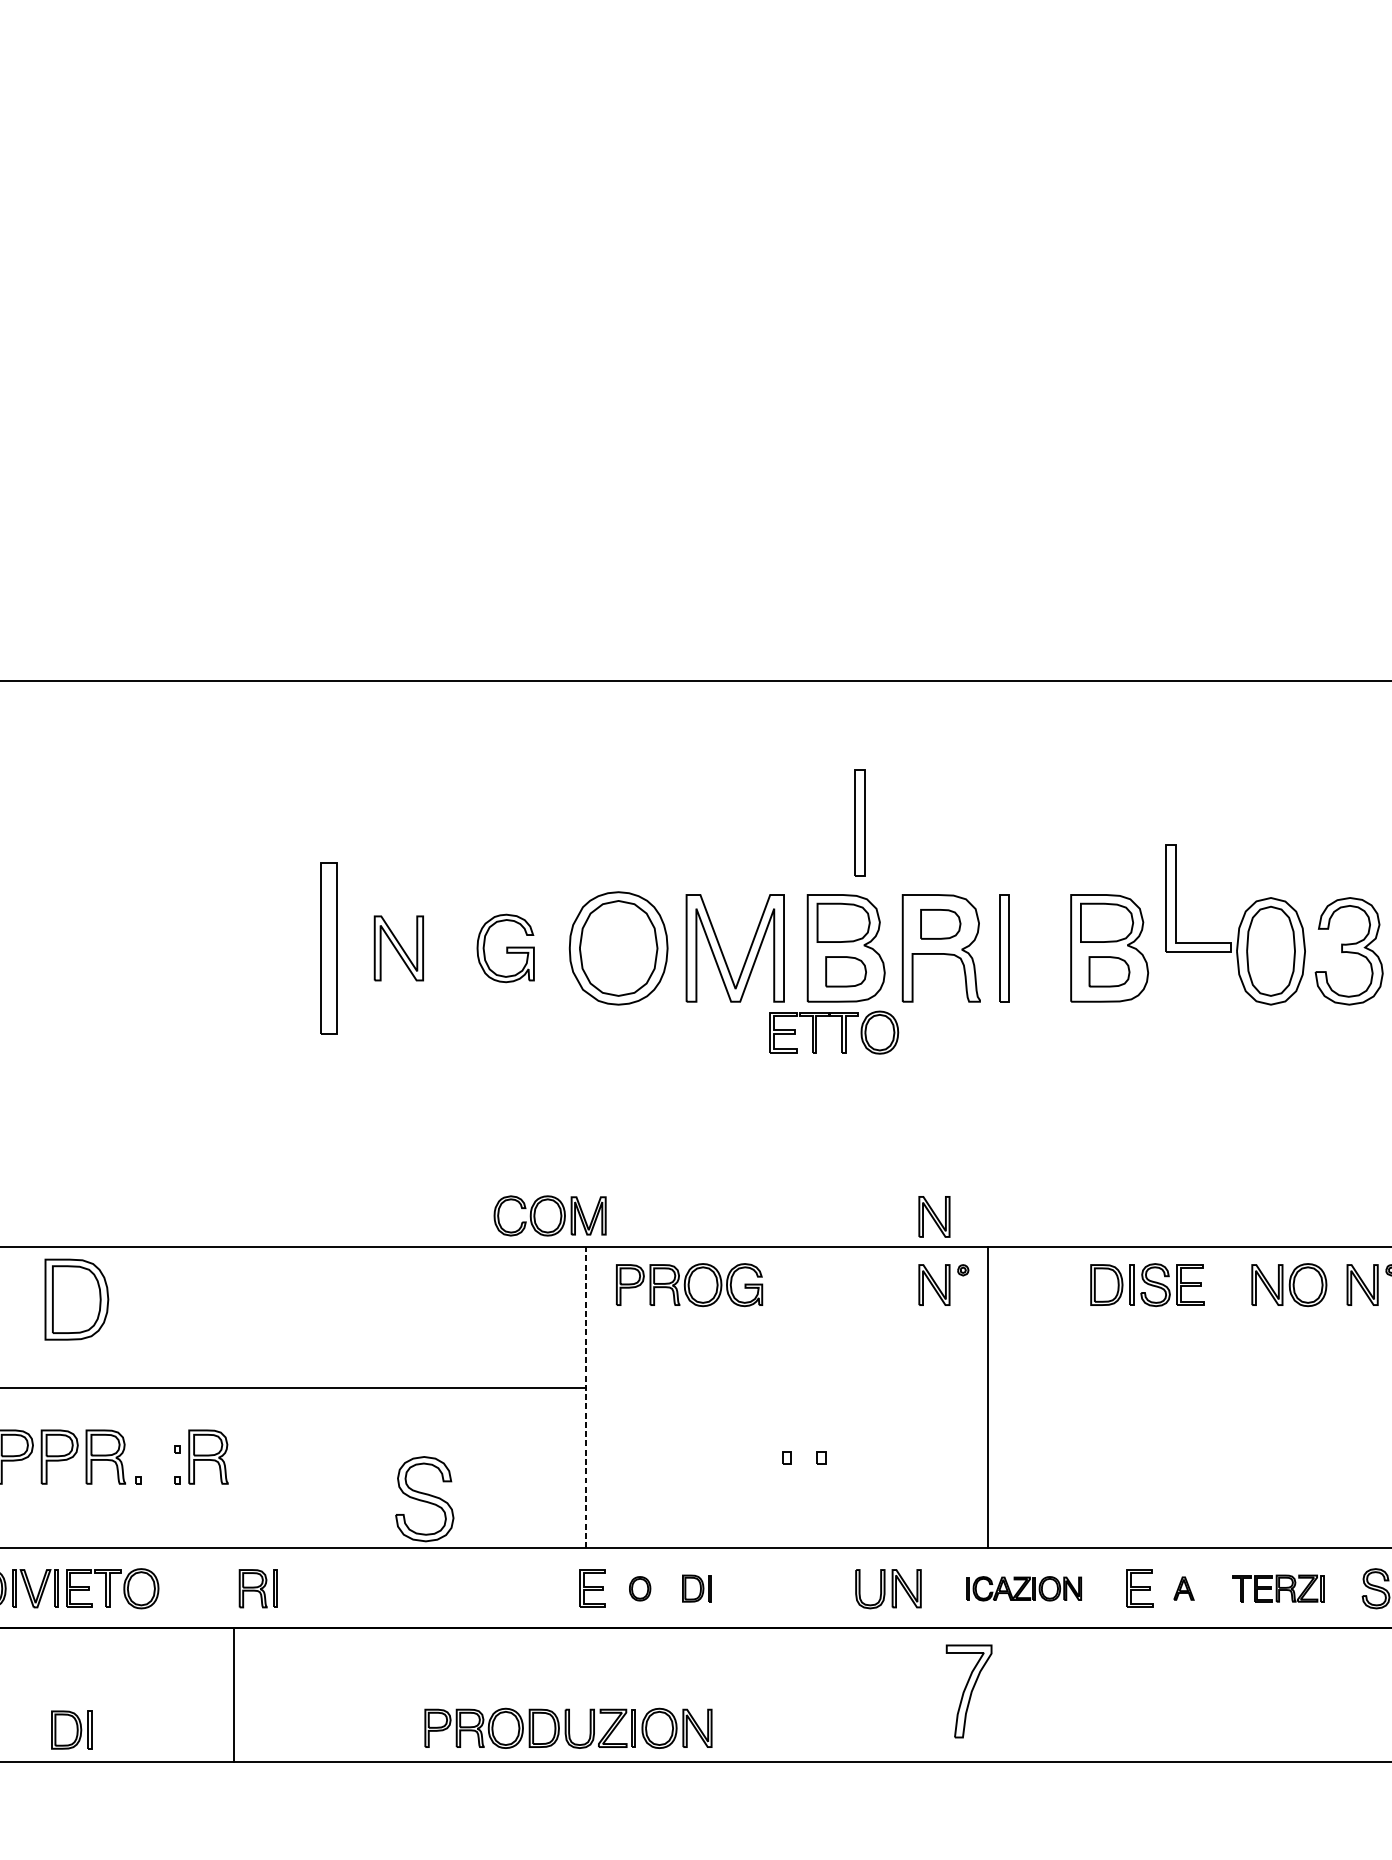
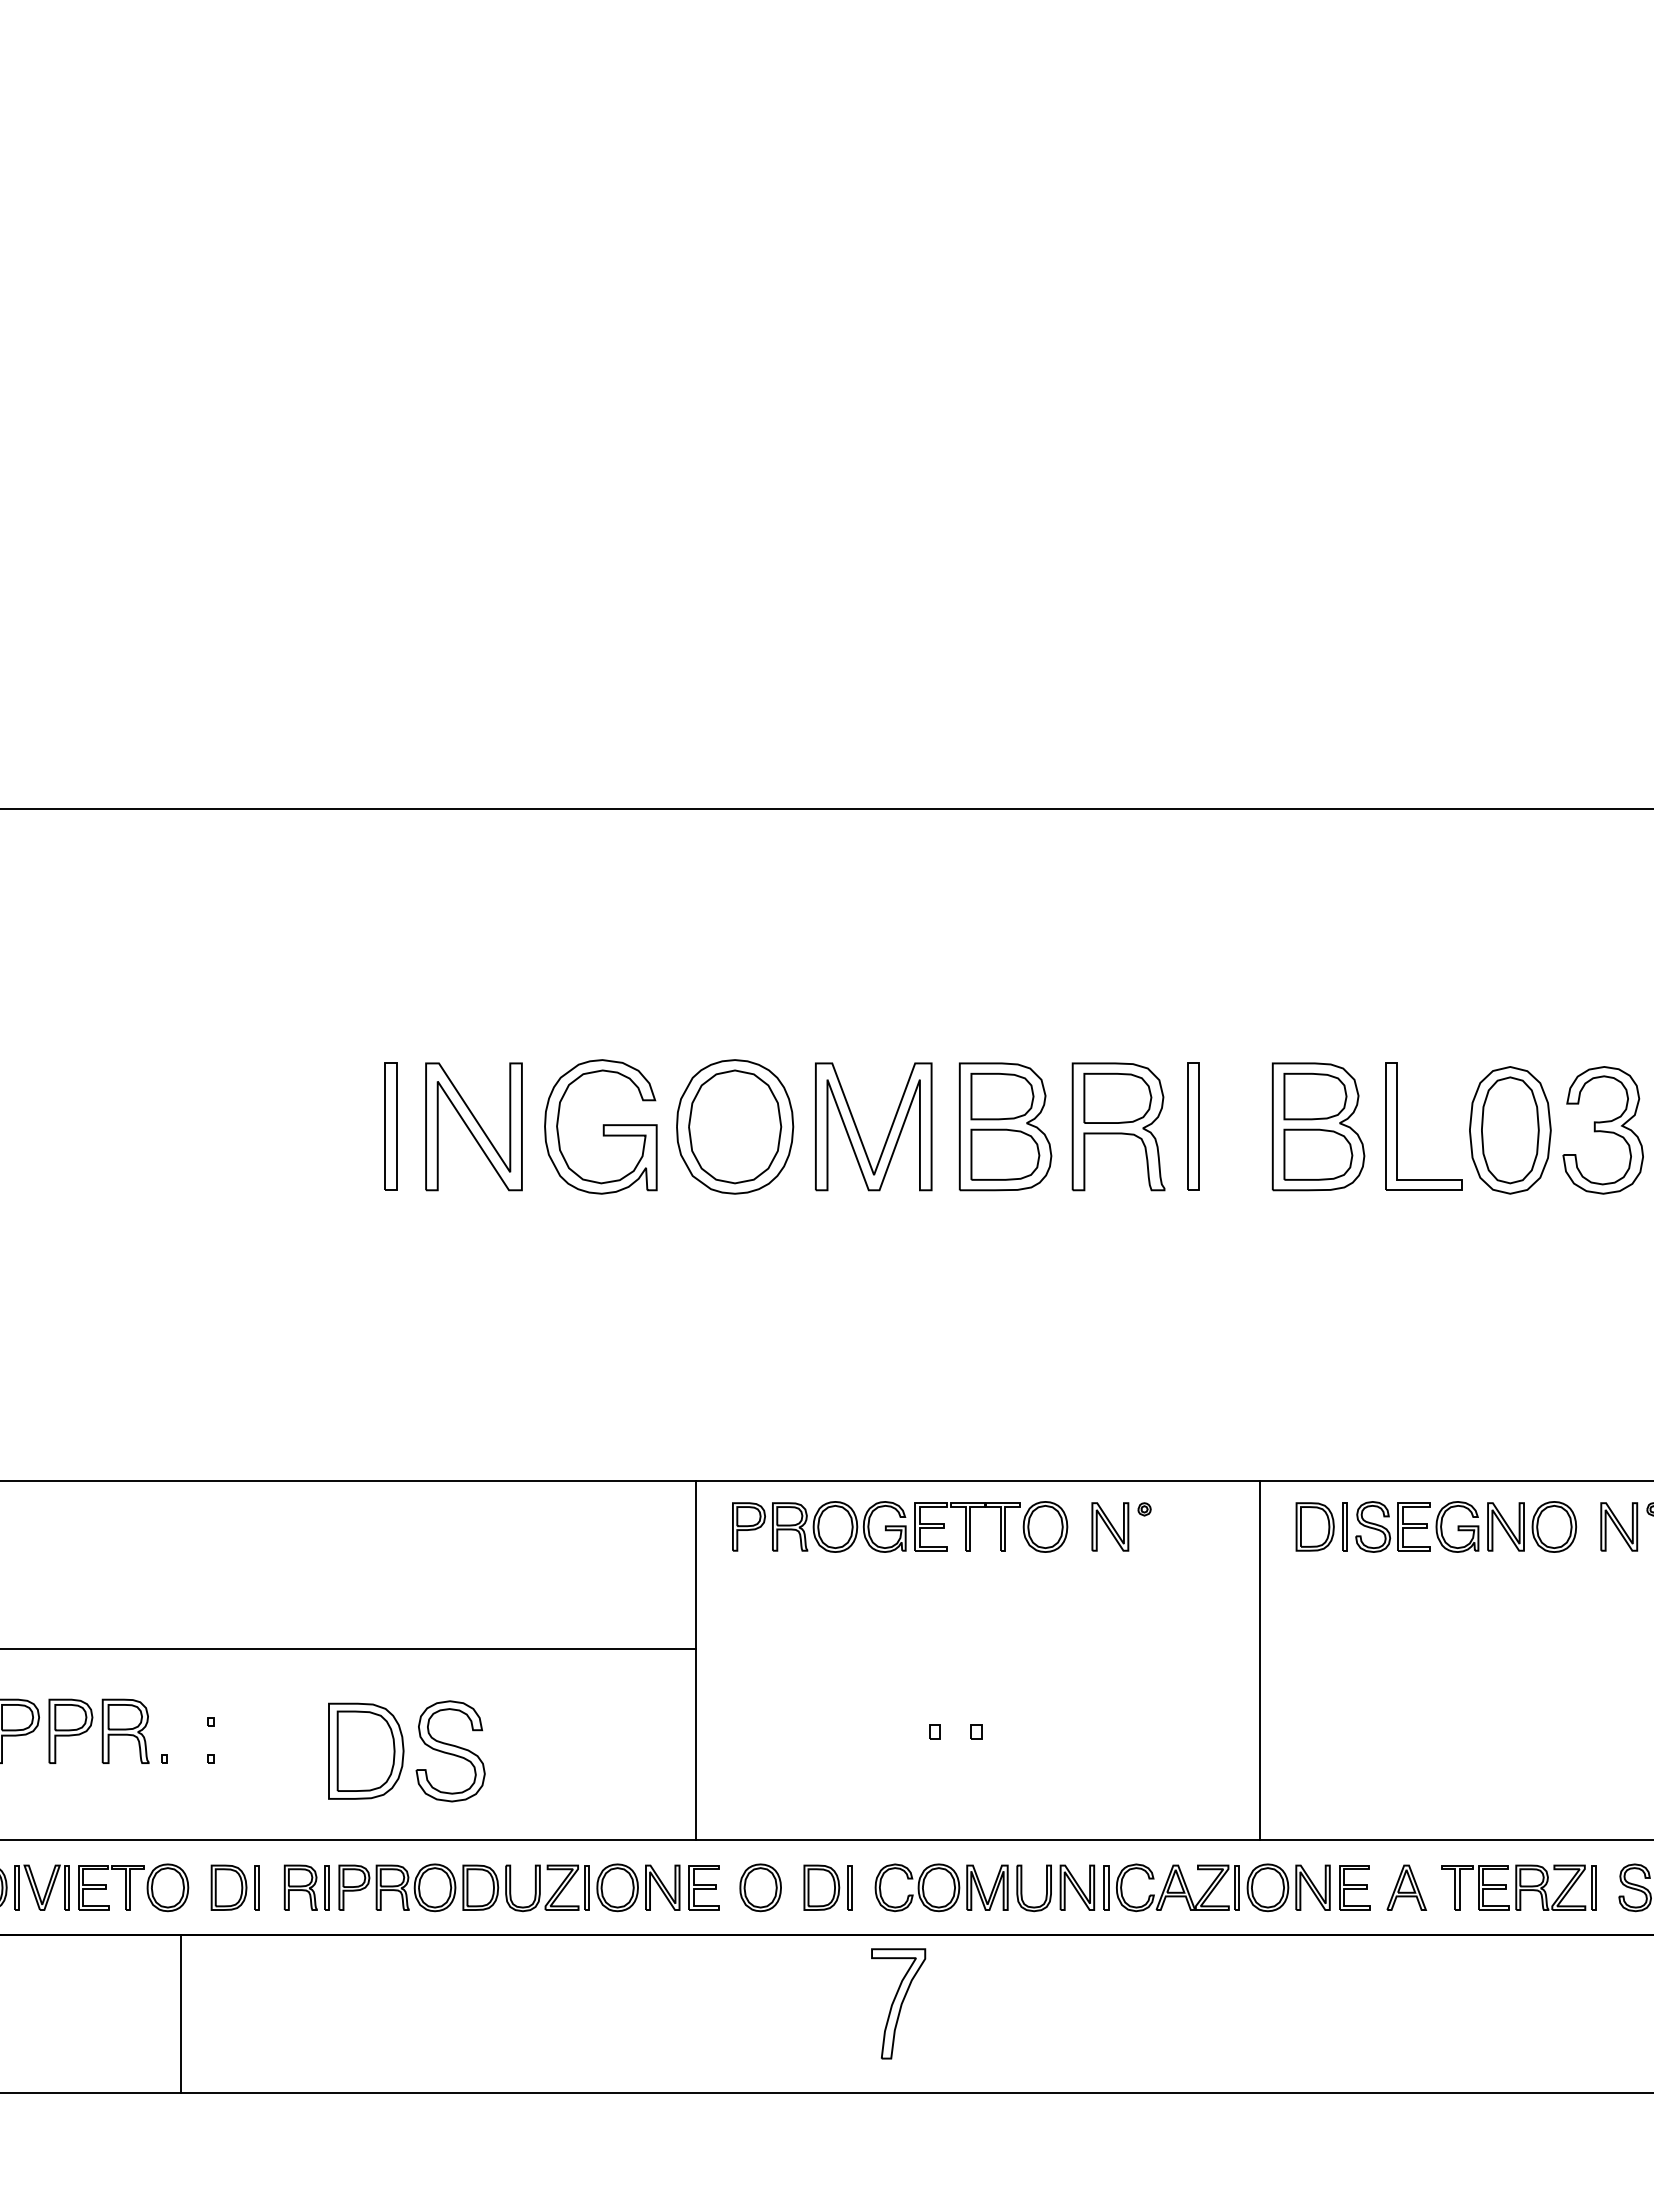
part: (859, 822) -> (1021, 977), removed
part: (1176, 898) -> (1397, 1126), moved
part: (940, 923) -> (1117, 1097), size x1.43
part: (328, 948) -> (390, 1126), size x0.62
part: (398, 948) -> (473, 1126), size x1.67
part: (505, 948) -> (600, 1126), size x1.67
part: (846, 971) -> (1005, 1154), size x1.43
part: (1109, 971) -> (1318, 1154), size x1.43
part: (842, 1032) -> (1000, 1526), moved
part: (549, 1215) -> (941, 1887), moved
part: (934, 1216) -> (1110, 1445), removed
part: (1226, 1284) -> (1457, 1526), added
part: (77, 1298) -> (366, 1750), moved
line: (585, 1396) -> (695, 1659), dashed -> solid
line: (987, 1397) -> (1259, 1660), moved
part: (208, 1456) -> (247, 1730), removed
part: (424, 1499) -> (450, 1751), moved
part: (640, 1588) -> (760, 1887), size x1.67
part: (696, 1588) -> (827, 1887), size x1.43
part: (1023, 1588) -> (1216, 1887), size x1.67
part: (1183, 1588) -> (1406, 1887), size x1.67
part: (1277, 1588) -> (1518, 1887), size x1.43
part: (969, 1691) -> (898, 2003), moved
line: (233, 1694) -> (180, 2013), moved
part: (568, 1728) -> (509, 1887), moved
part: (71, 1729) -> (234, 1887), moved

